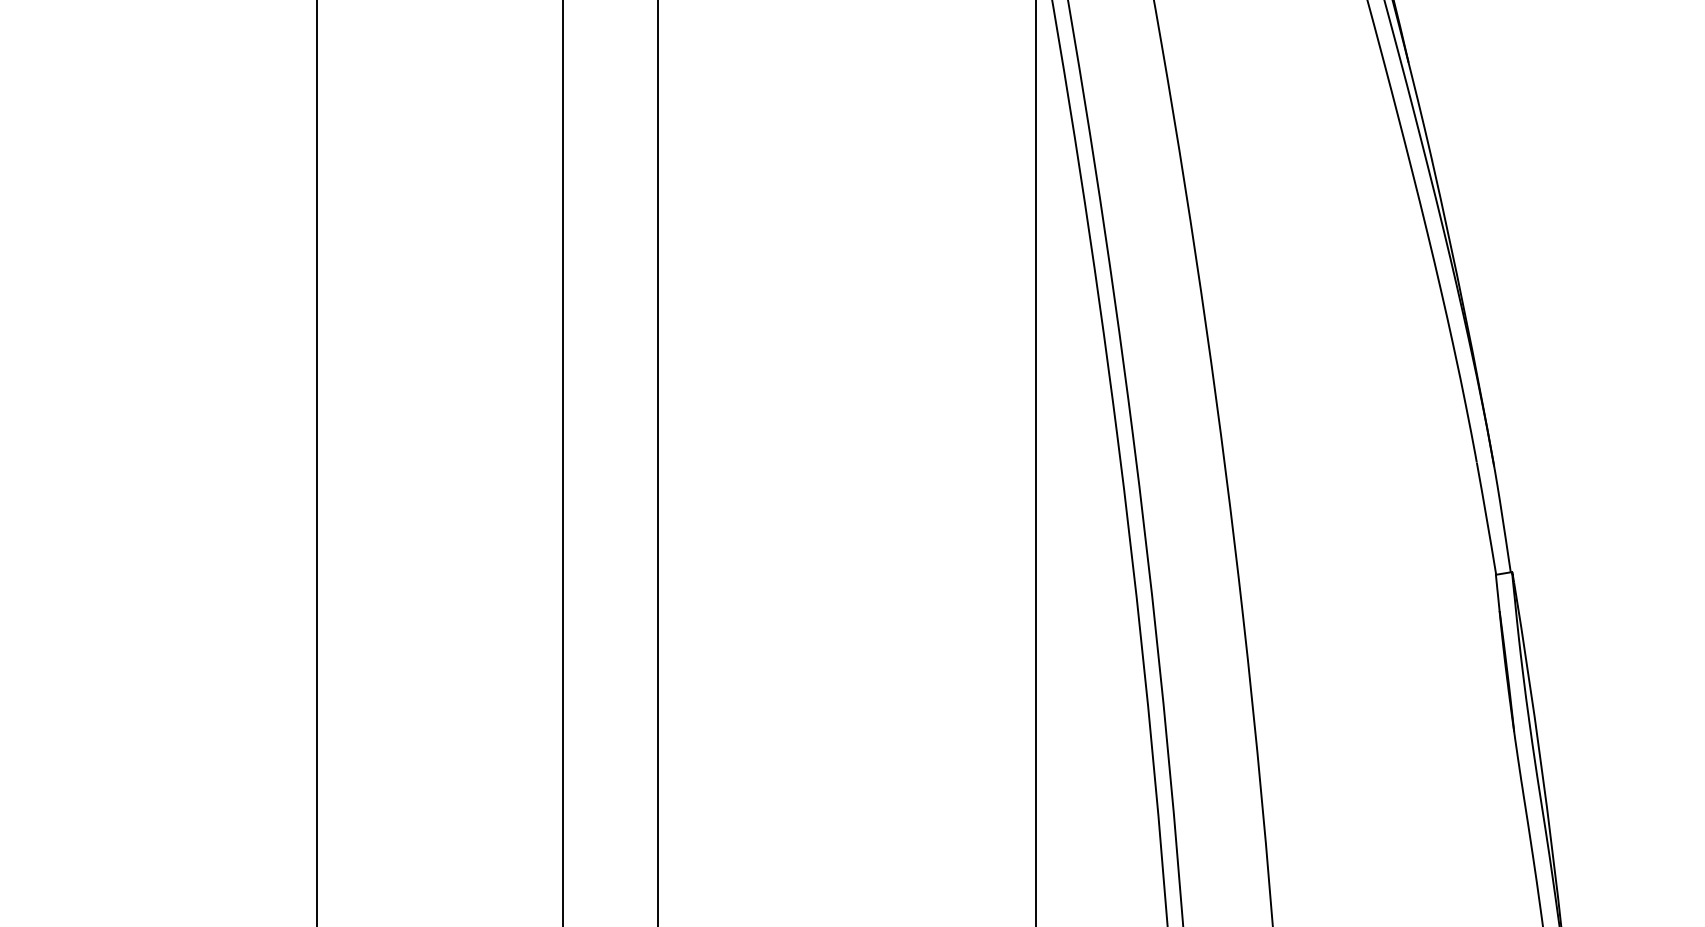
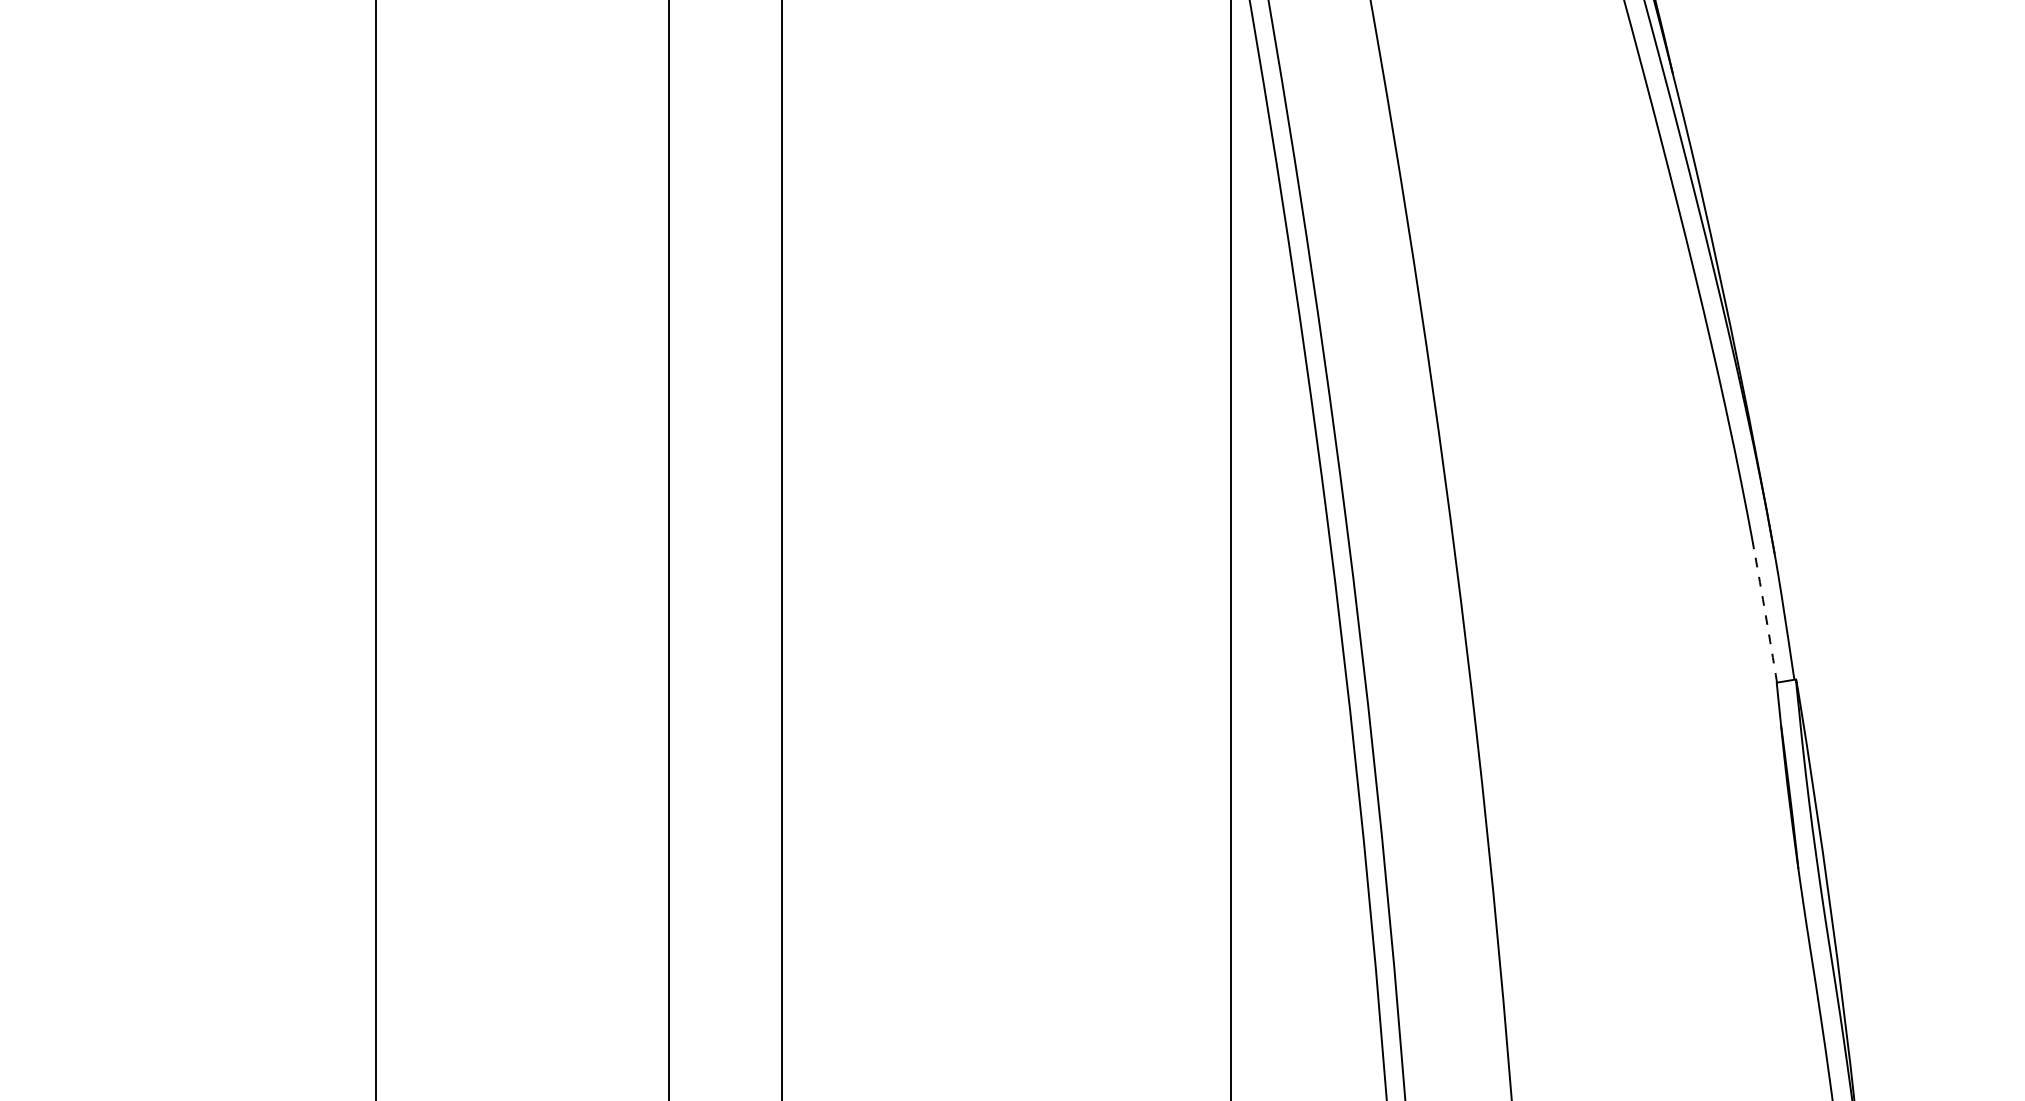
arc: (1486, 518) -> (1765, 615), solid -> dashed

